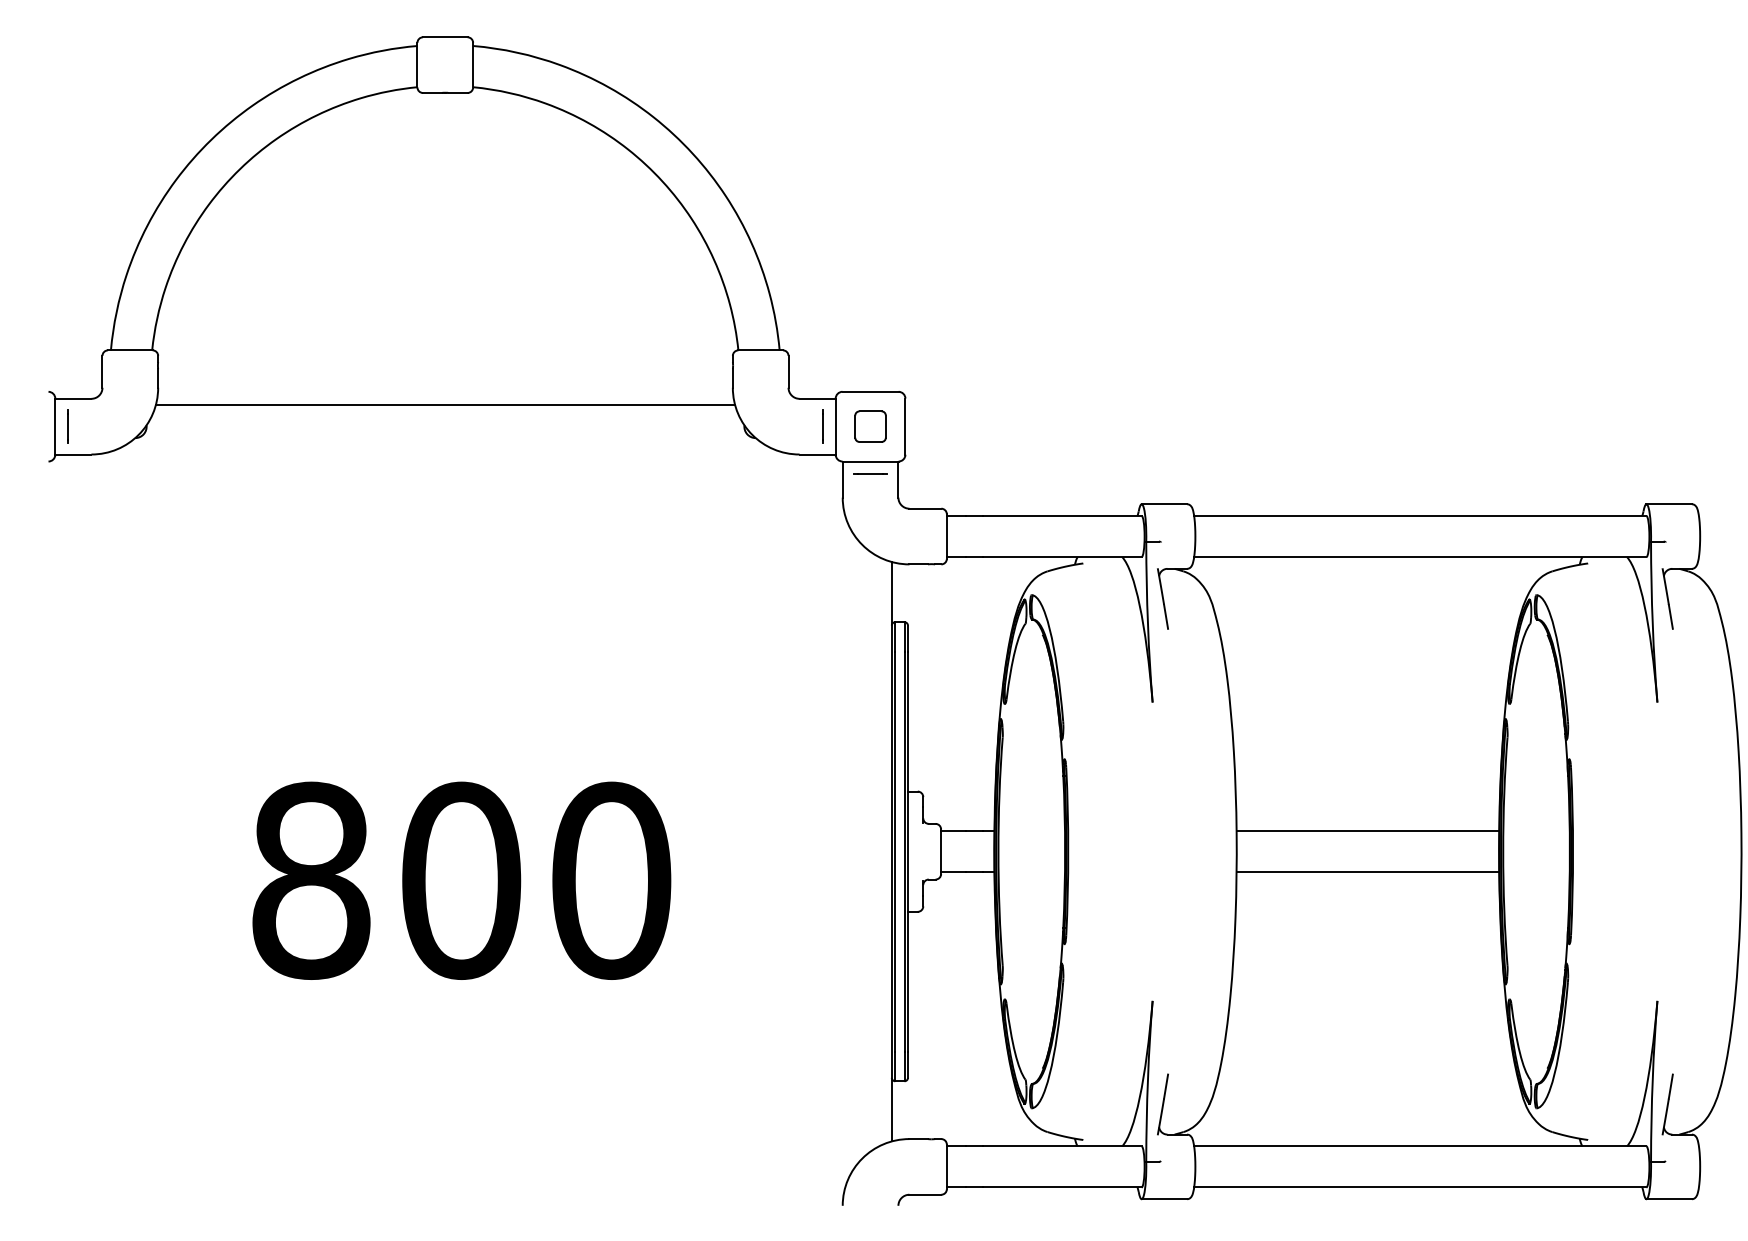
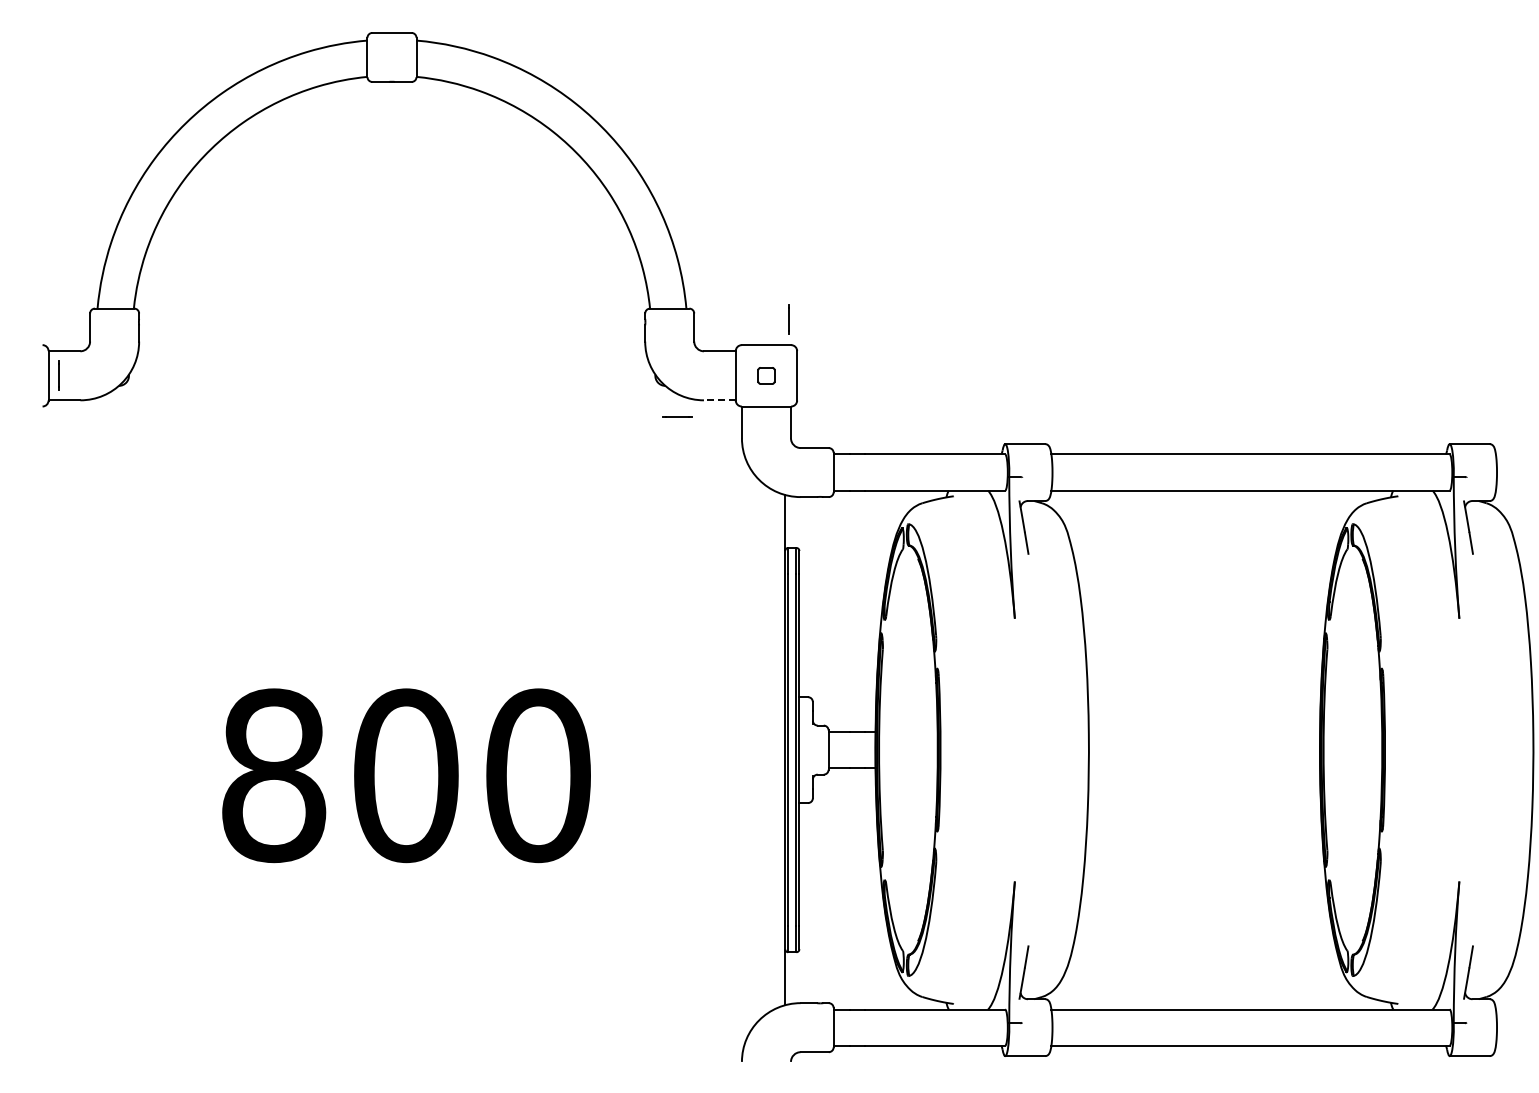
line: (445, 405) -> (392, 357), removed
line: (822, 426) -> (788, 319), moved
part: (870, 426) -> (766, 375), size x0.6
line: (817, 454) -> (719, 400), solid -> dashed
line: (870, 472) -> (677, 416), moved
line: (1367, 831) -> (1204, 732), removed
line: (1367, 872) -> (1204, 768), removed

